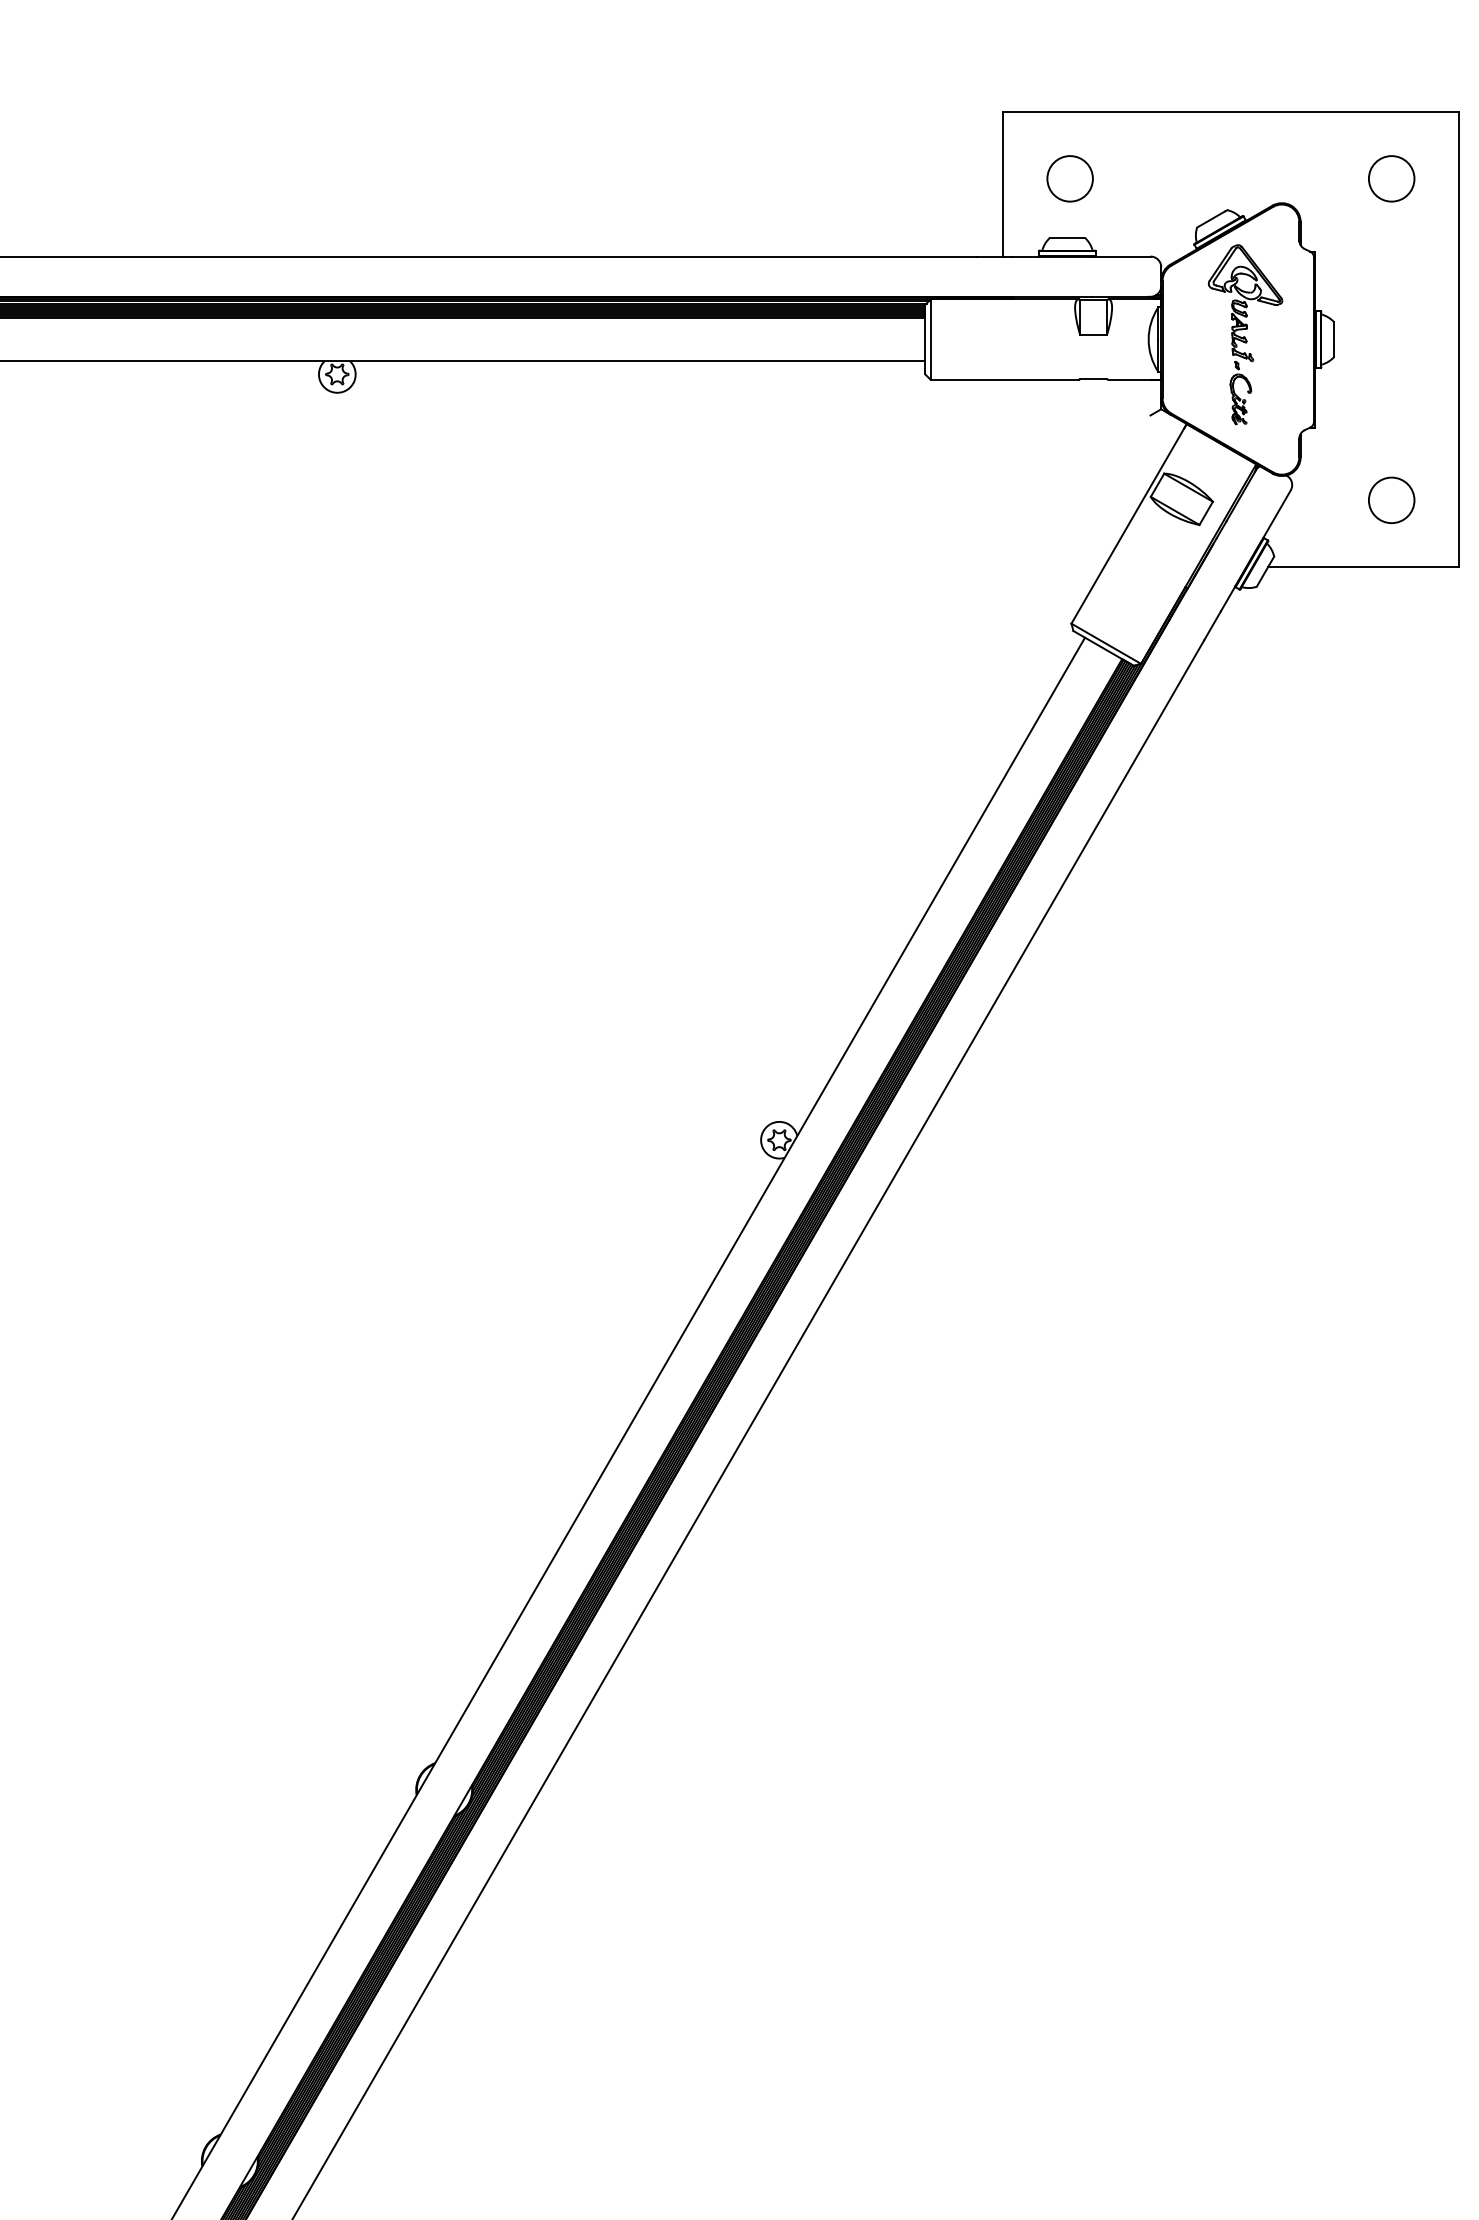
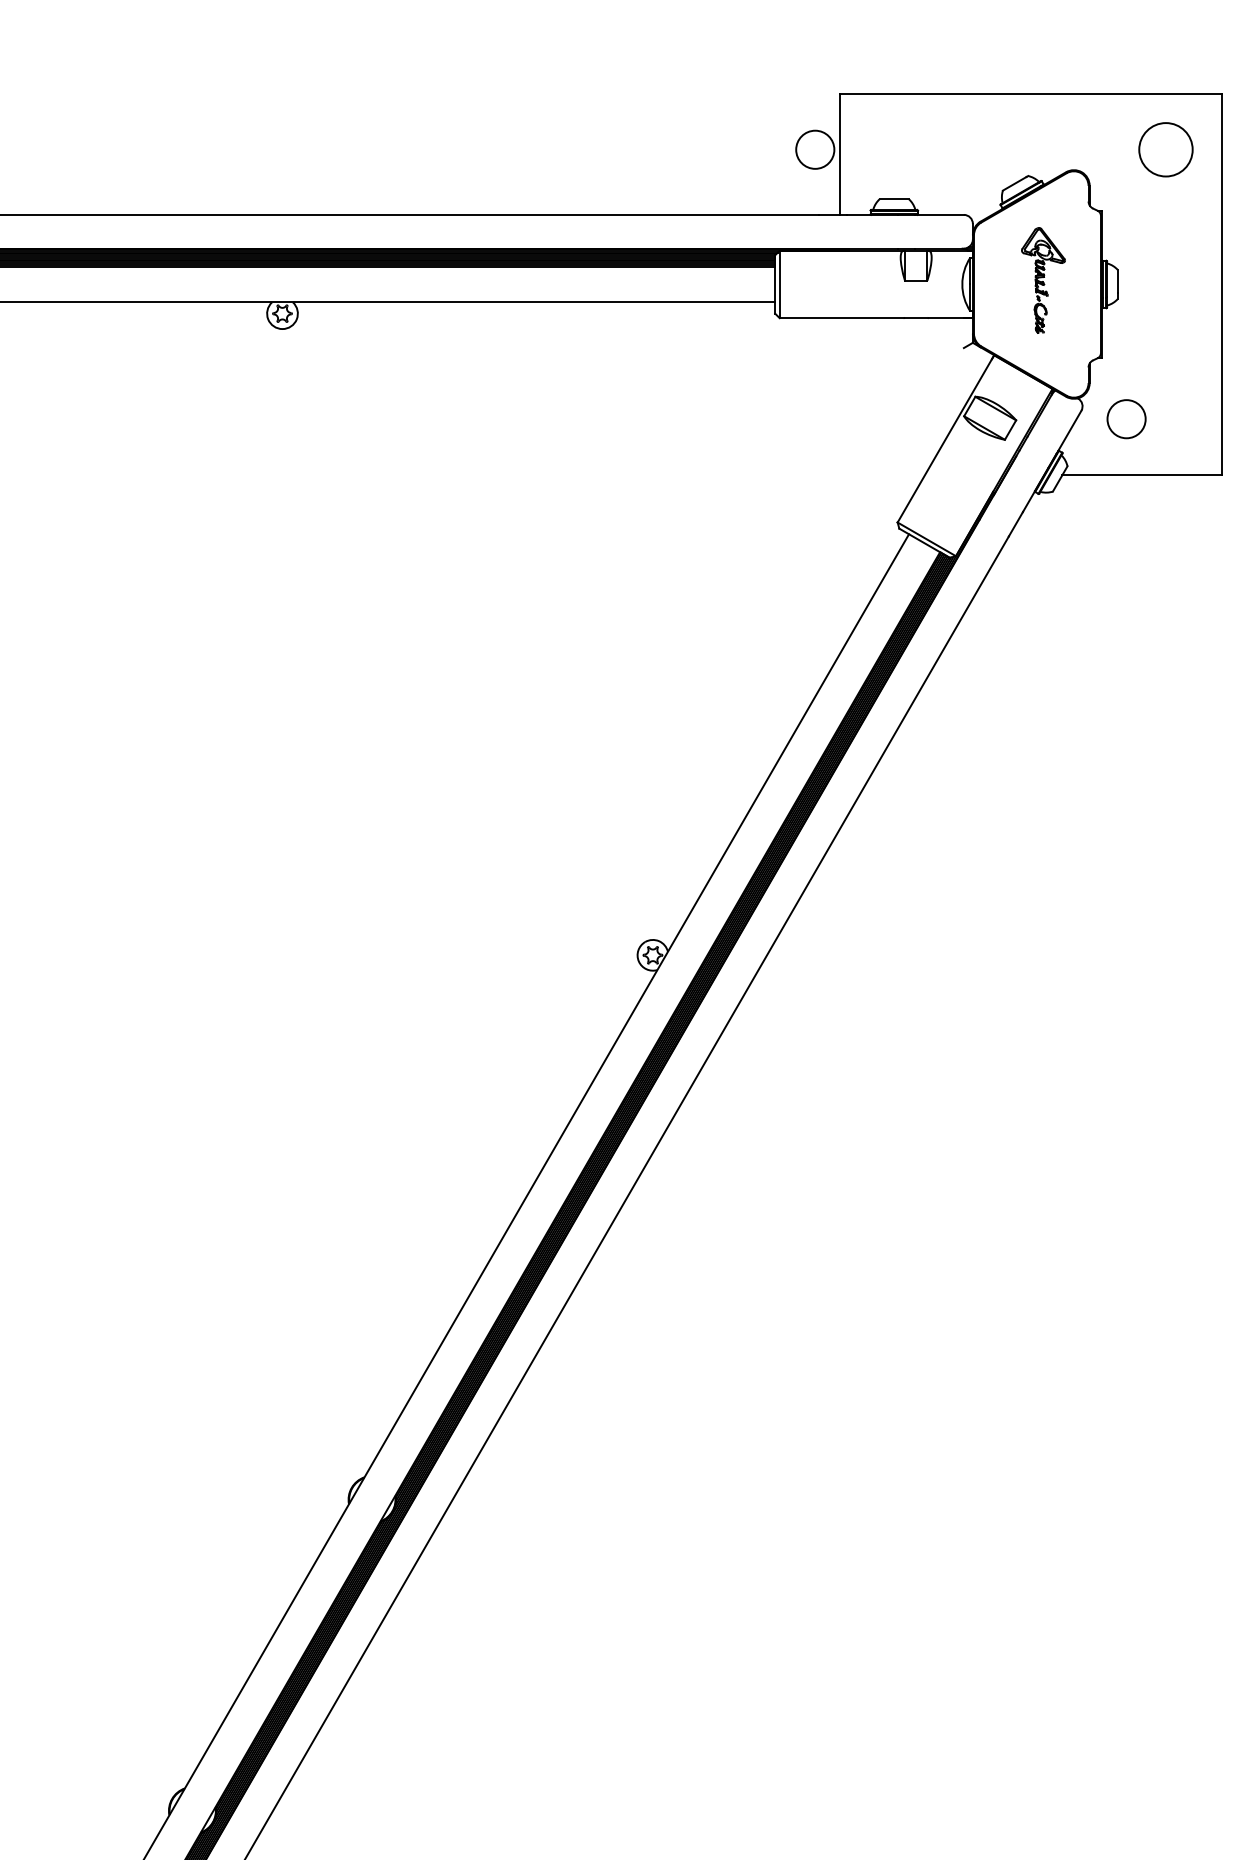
circle: (1069, 178) -> (814, 149), moved
circle: (1391, 178) -> (1165, 149), size x1.4
part: (1245, 334) -> (1043, 280), size x0.7
circle: (1391, 499) -> (1126, 418), moved

